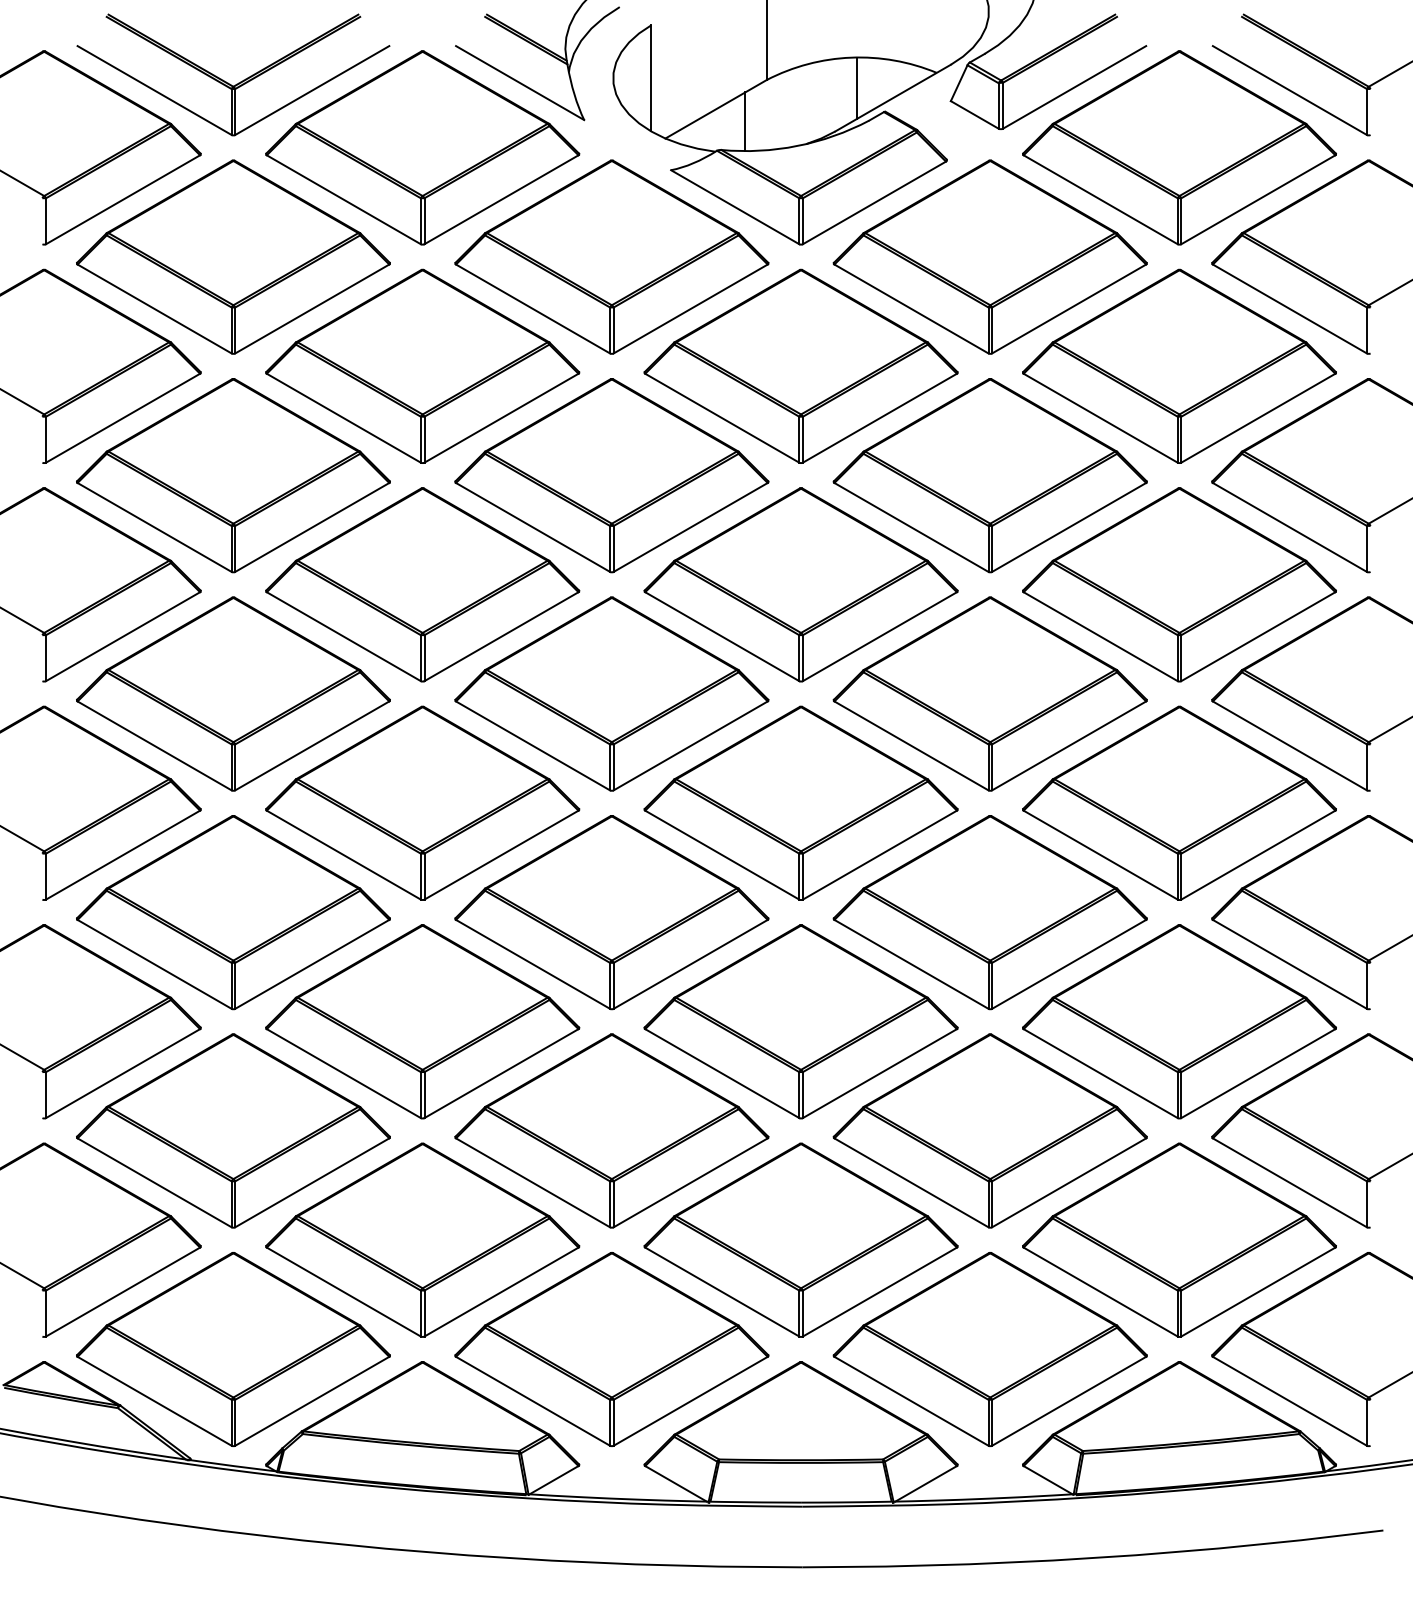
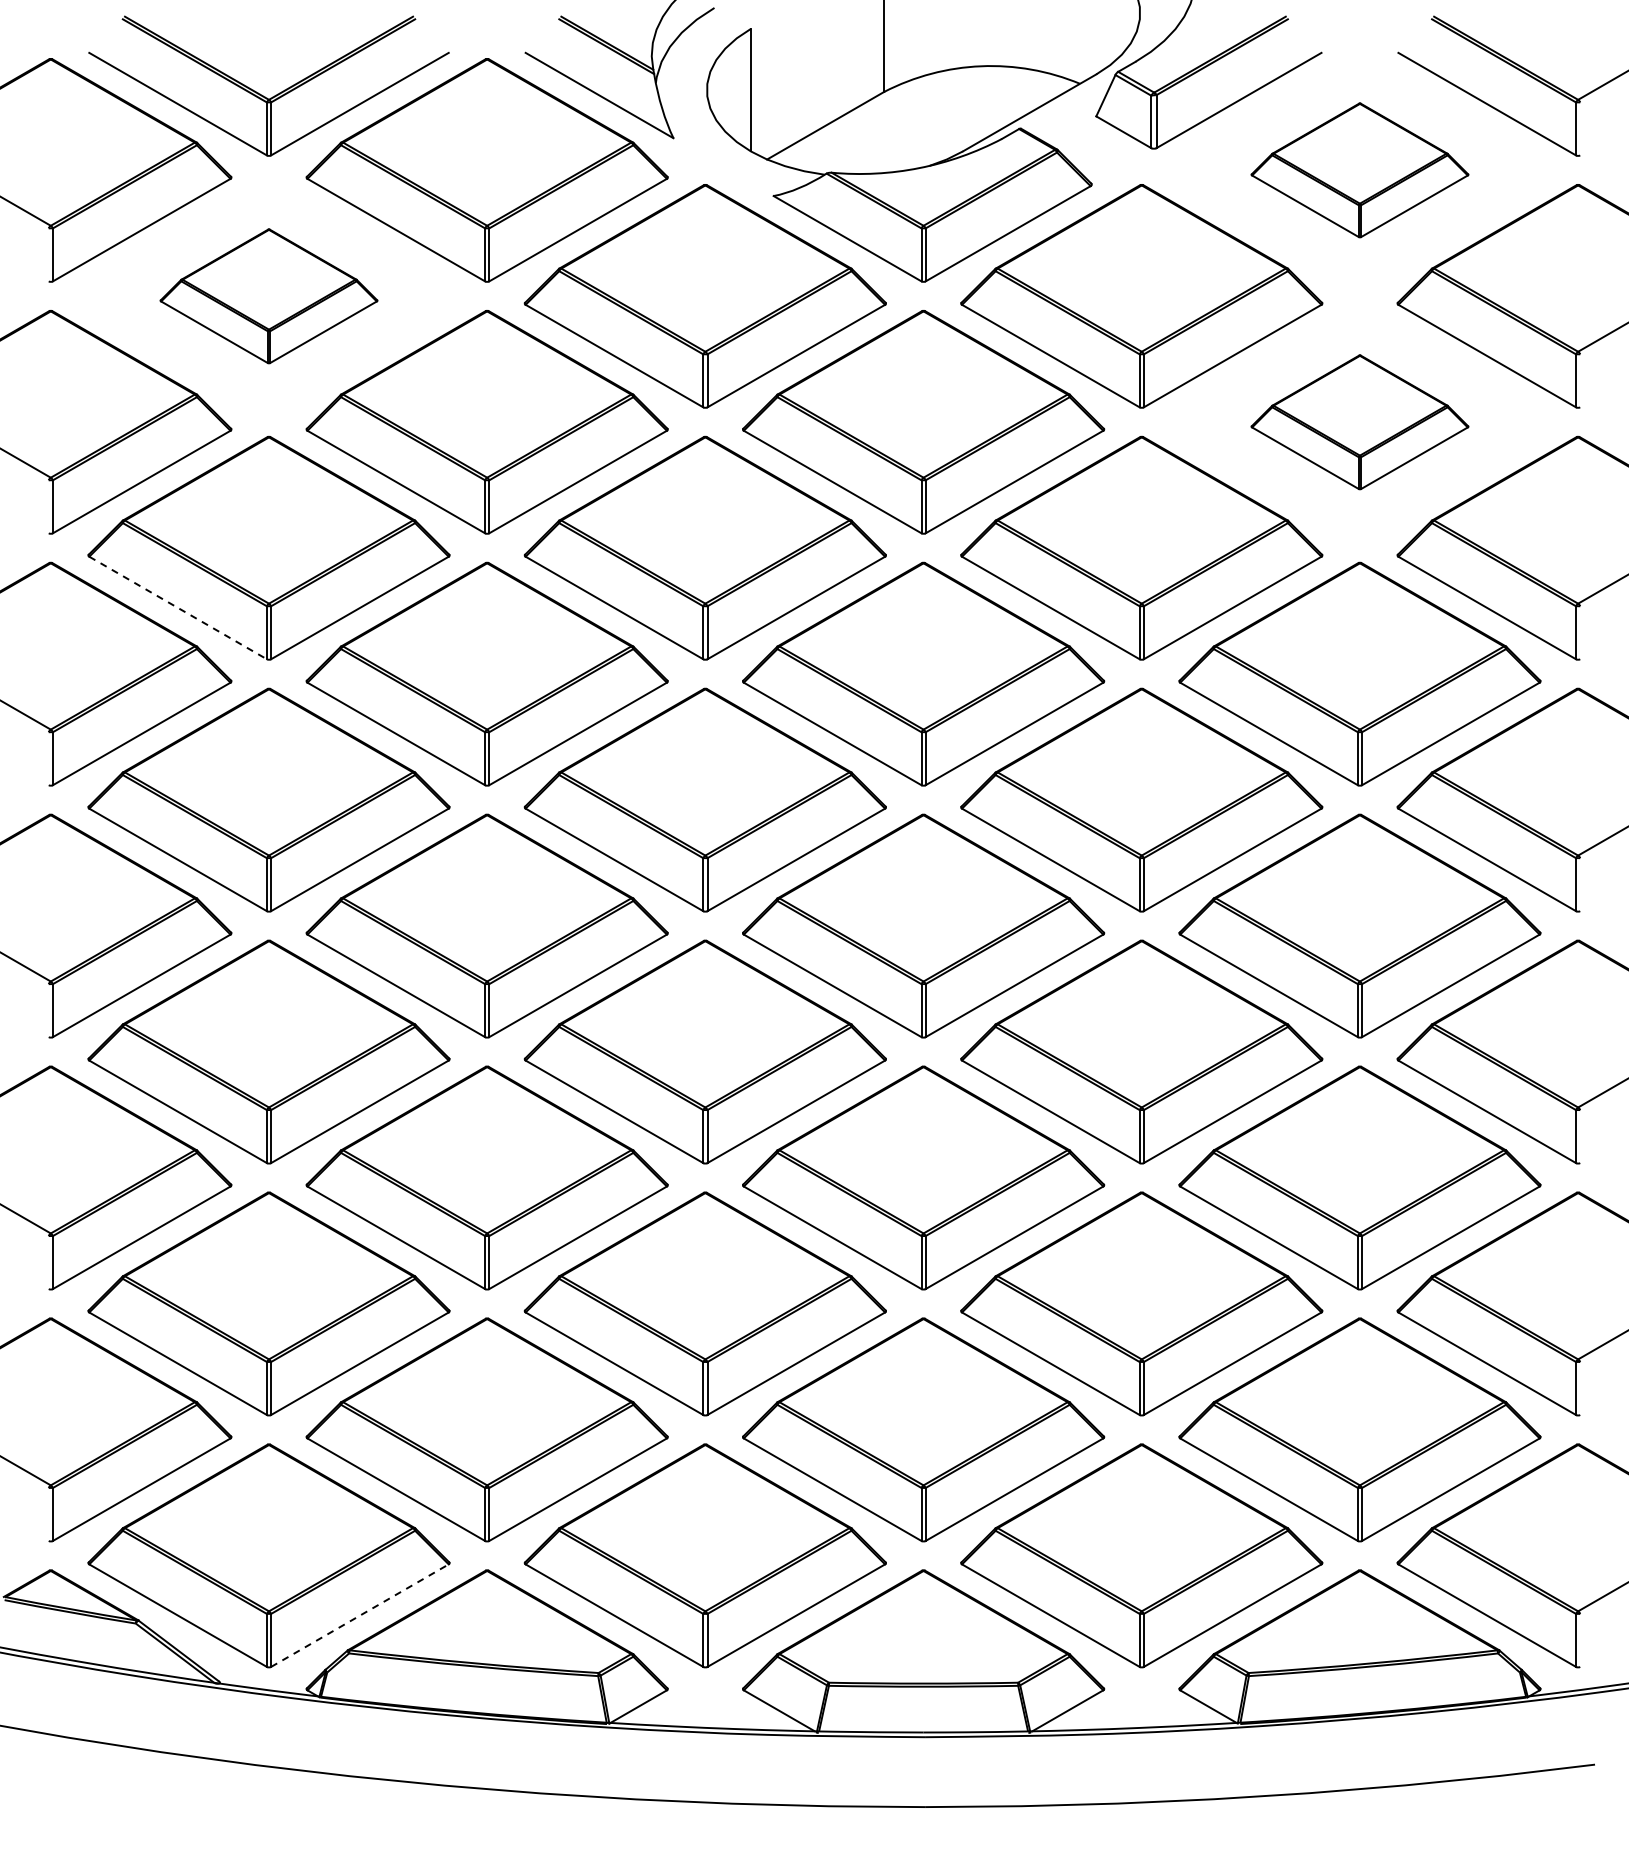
line: (856, 88) -> (987, 101), removed
line: (745, 121) -> (859, 139), removed
part: (1179, 148) -> (1359, 170), size x0.6
part: (233, 257) -> (268, 296), size x0.6
part: (1179, 366) -> (1359, 422), size x0.6
line: (154, 527) -> (178, 608), solid -> dashed
line: (311, 1401) -> (359, 1615), solid -> dashed

